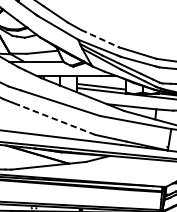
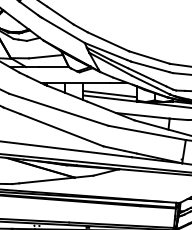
line: (100, 38) -> (108, 41), dashed -> solid
line: (56, 120) -> (61, 130), dashed -> solid

